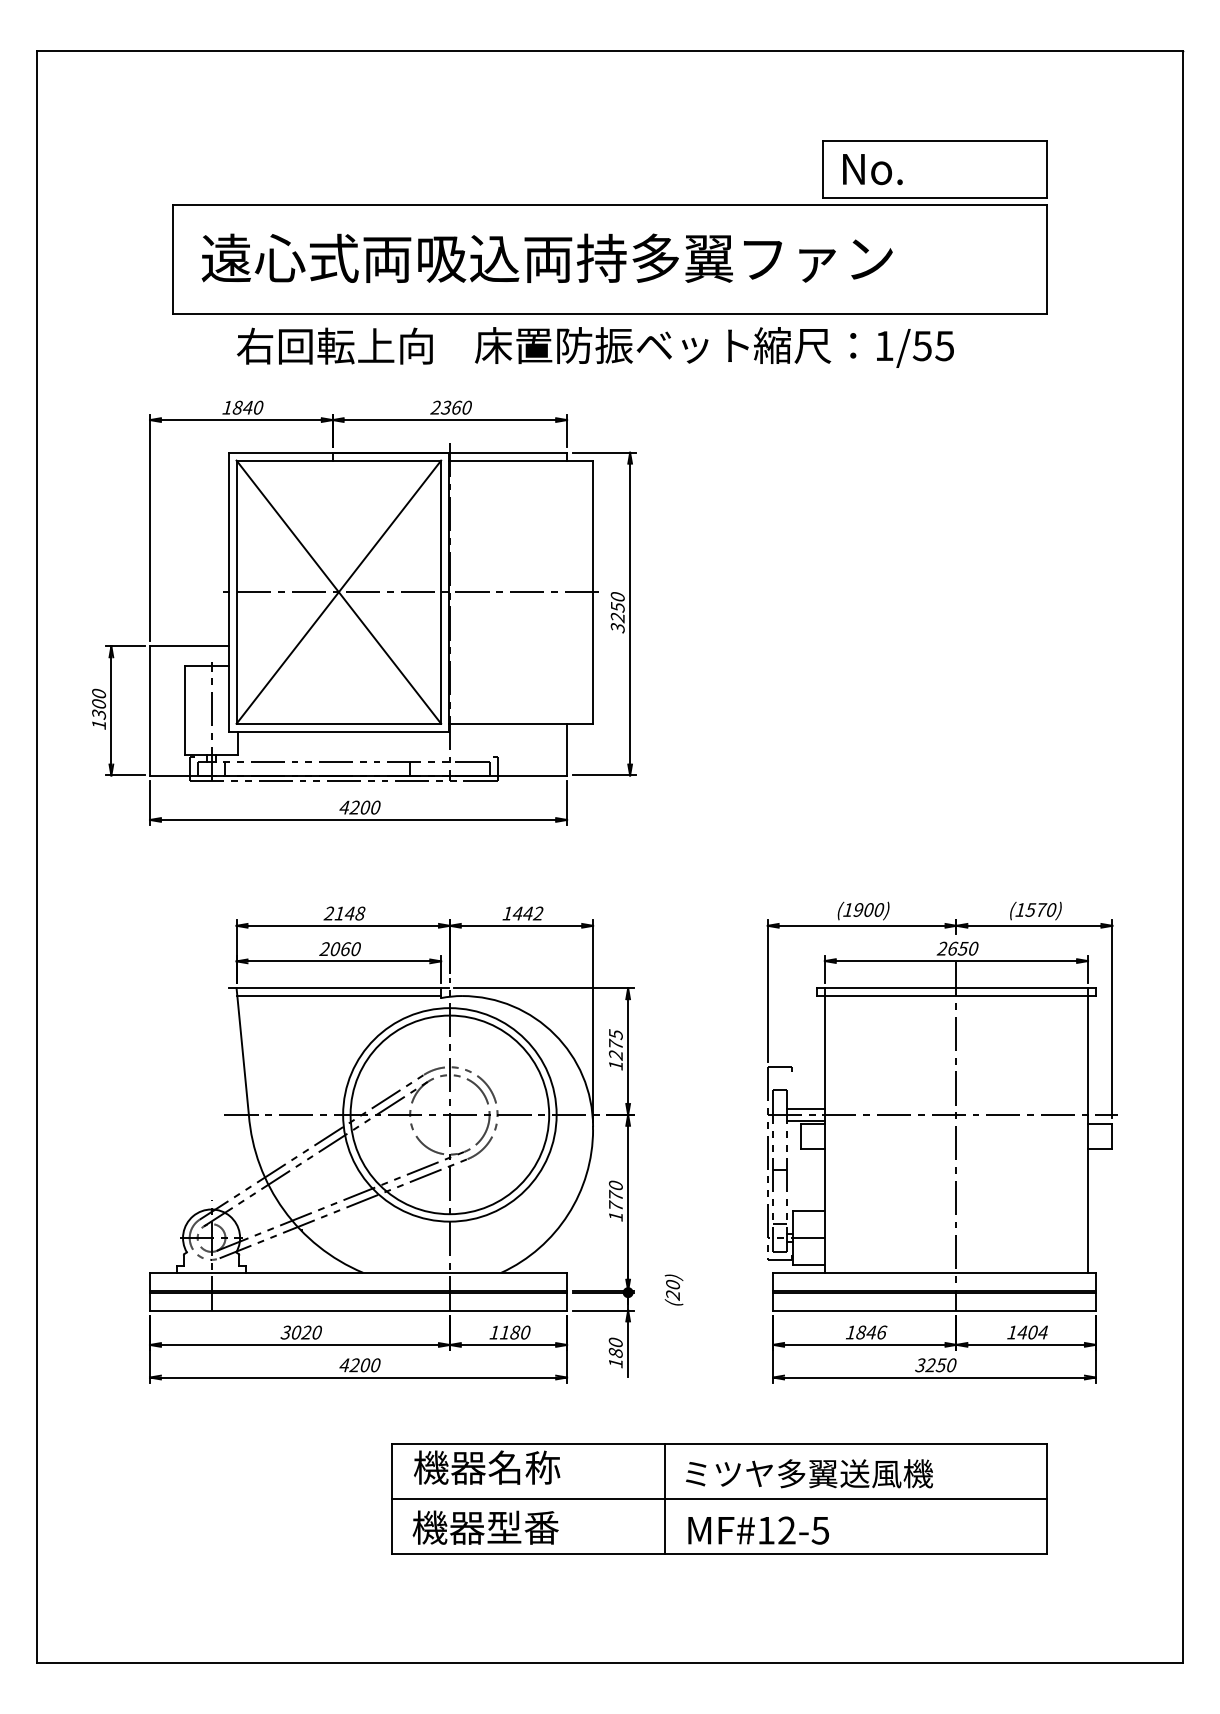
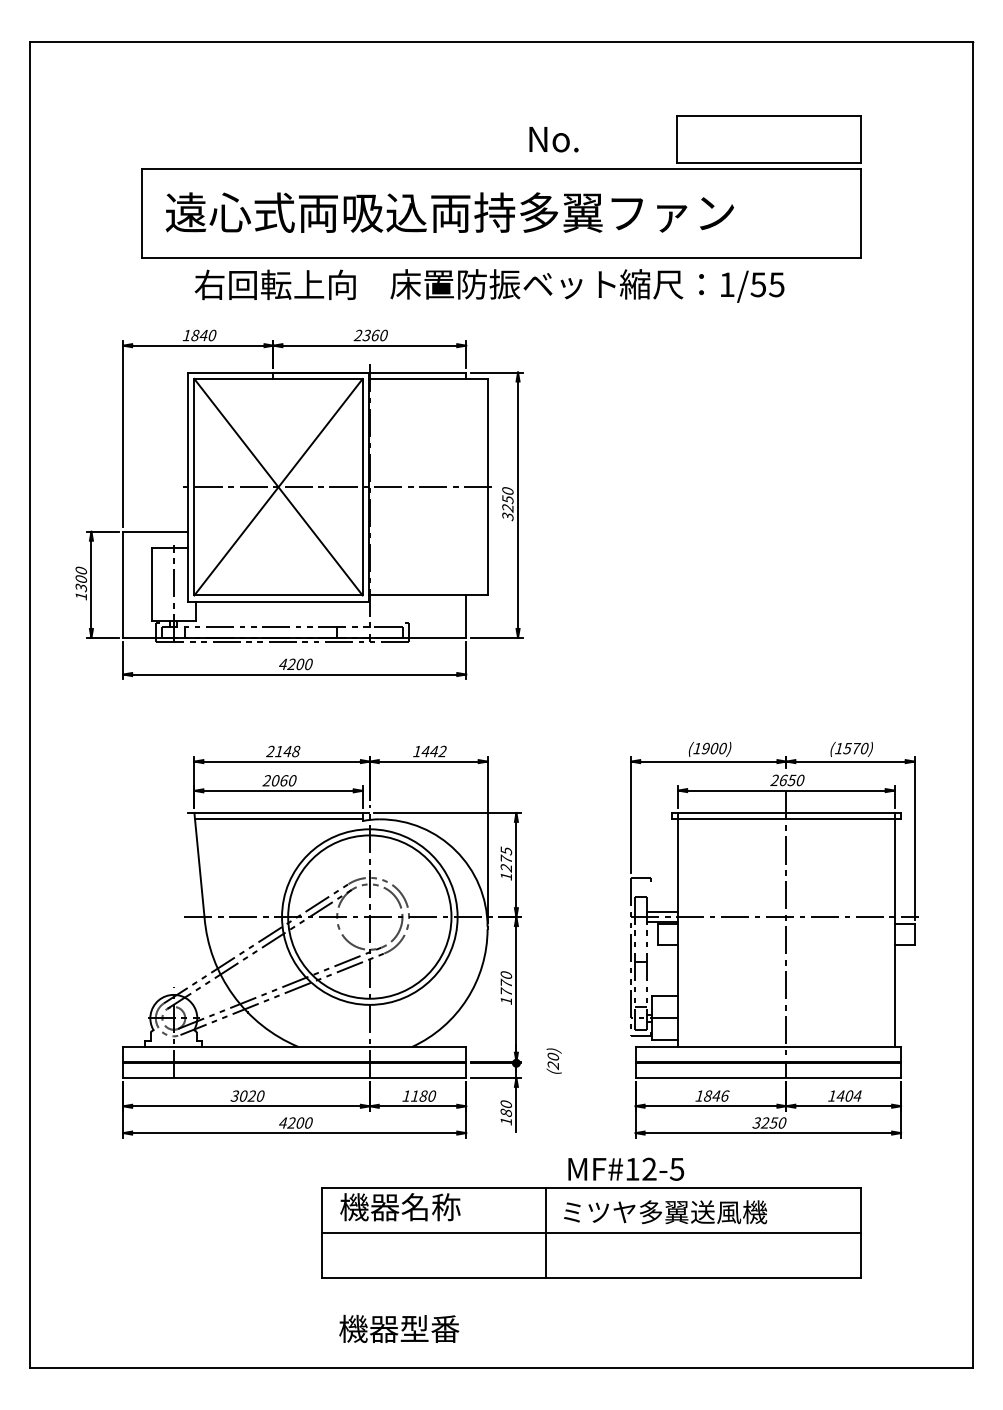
text: (872, 169) -> (553, 139), moved
text: (485, 1527) -> (399, 1328), moved
text: (758, 1530) -> (626, 1169), moved

